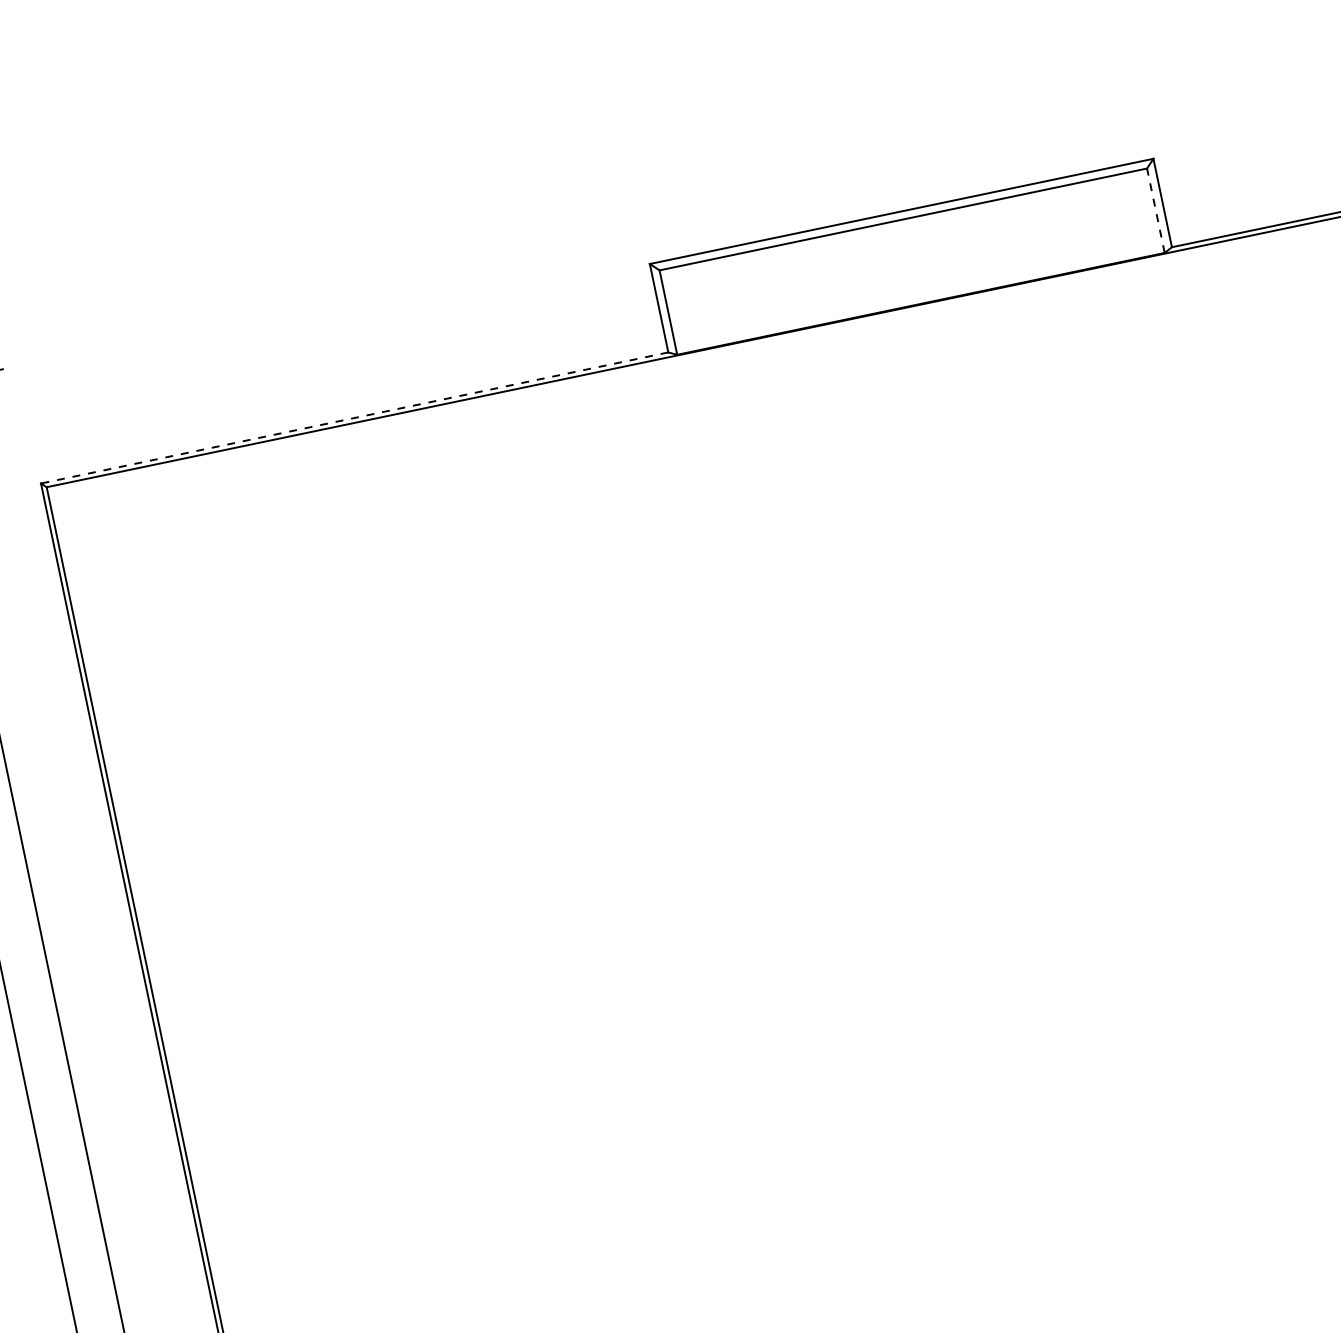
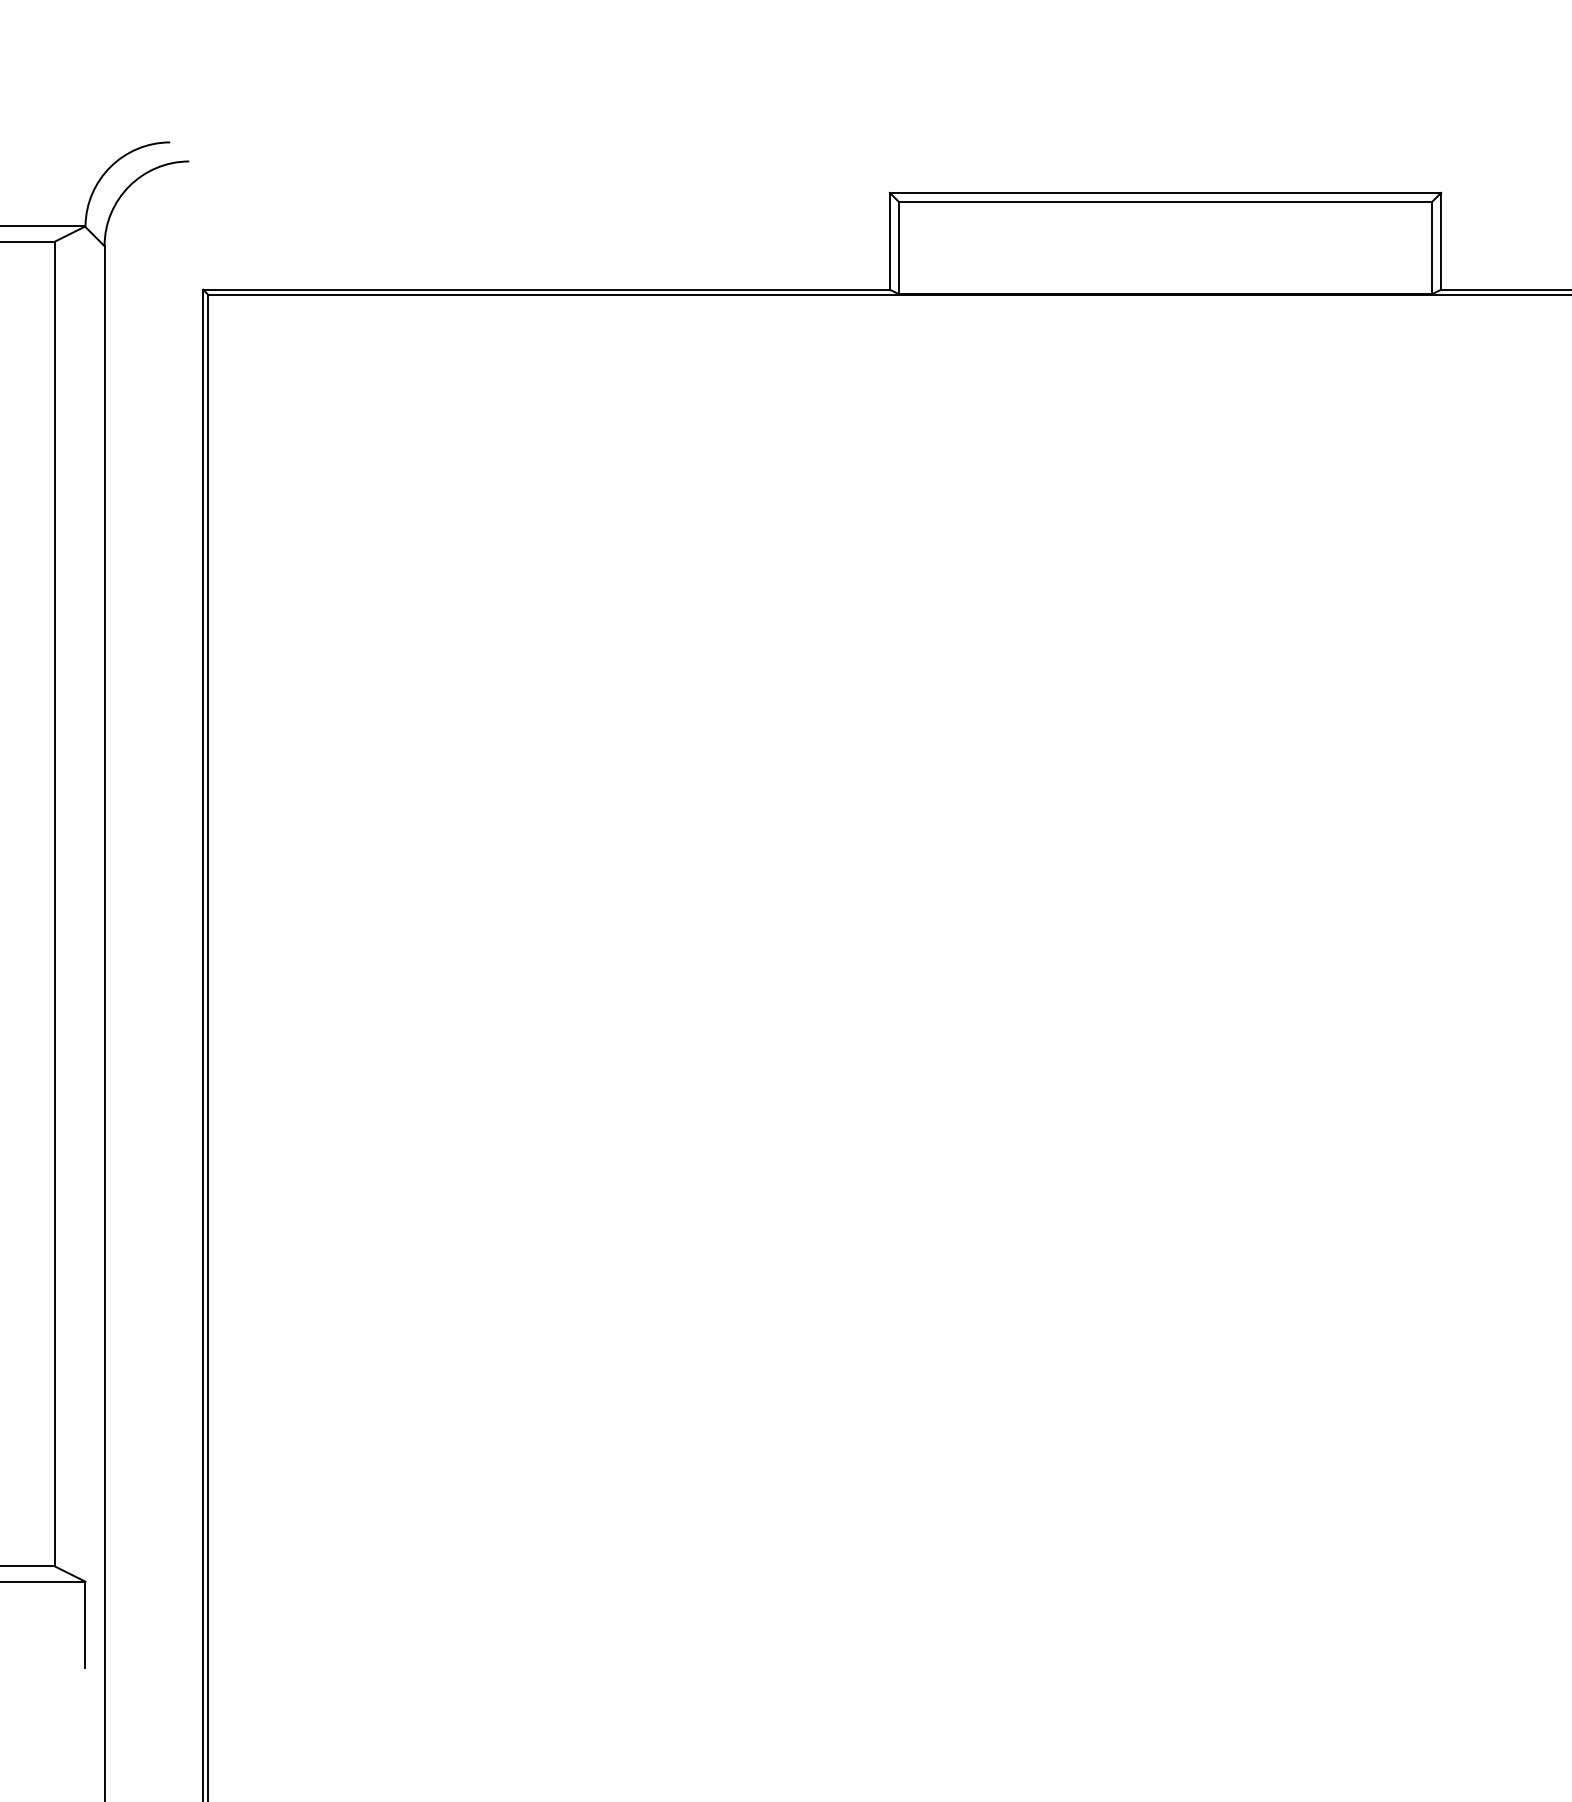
line: (1155, 210) -> (1432, 247), dashed -> solid
line: (354, 417) -> (546, 289), dashed -> solid

